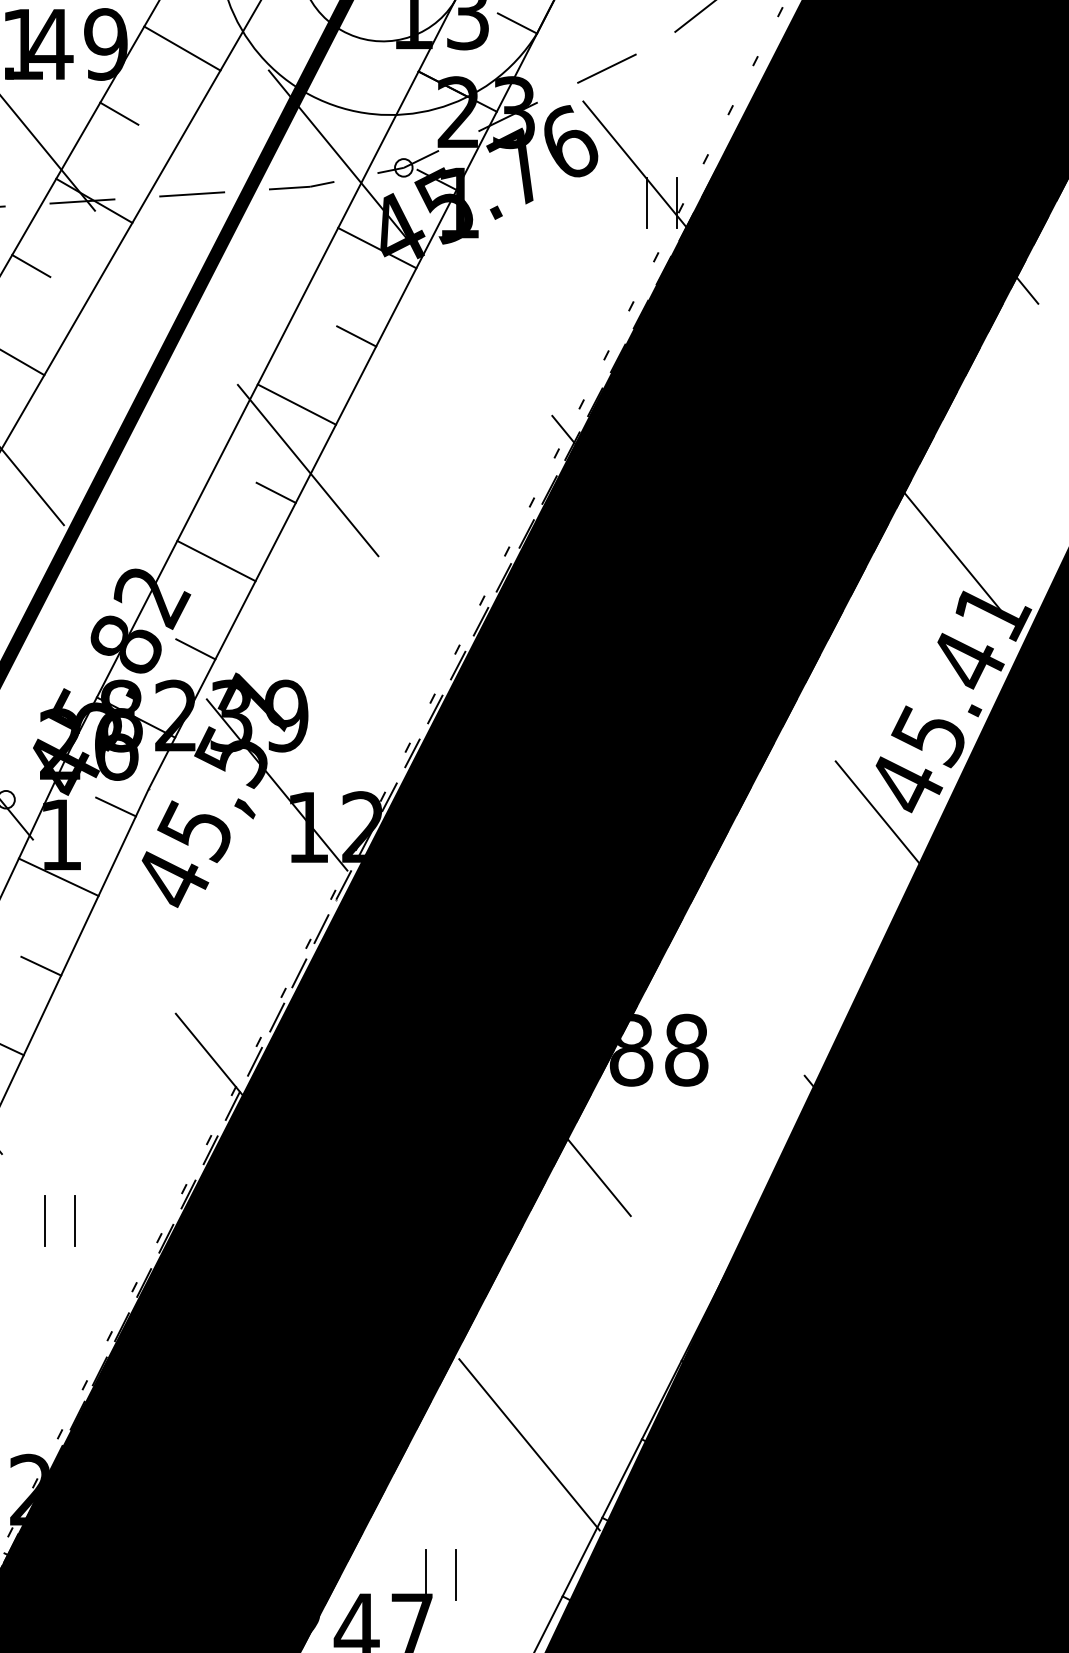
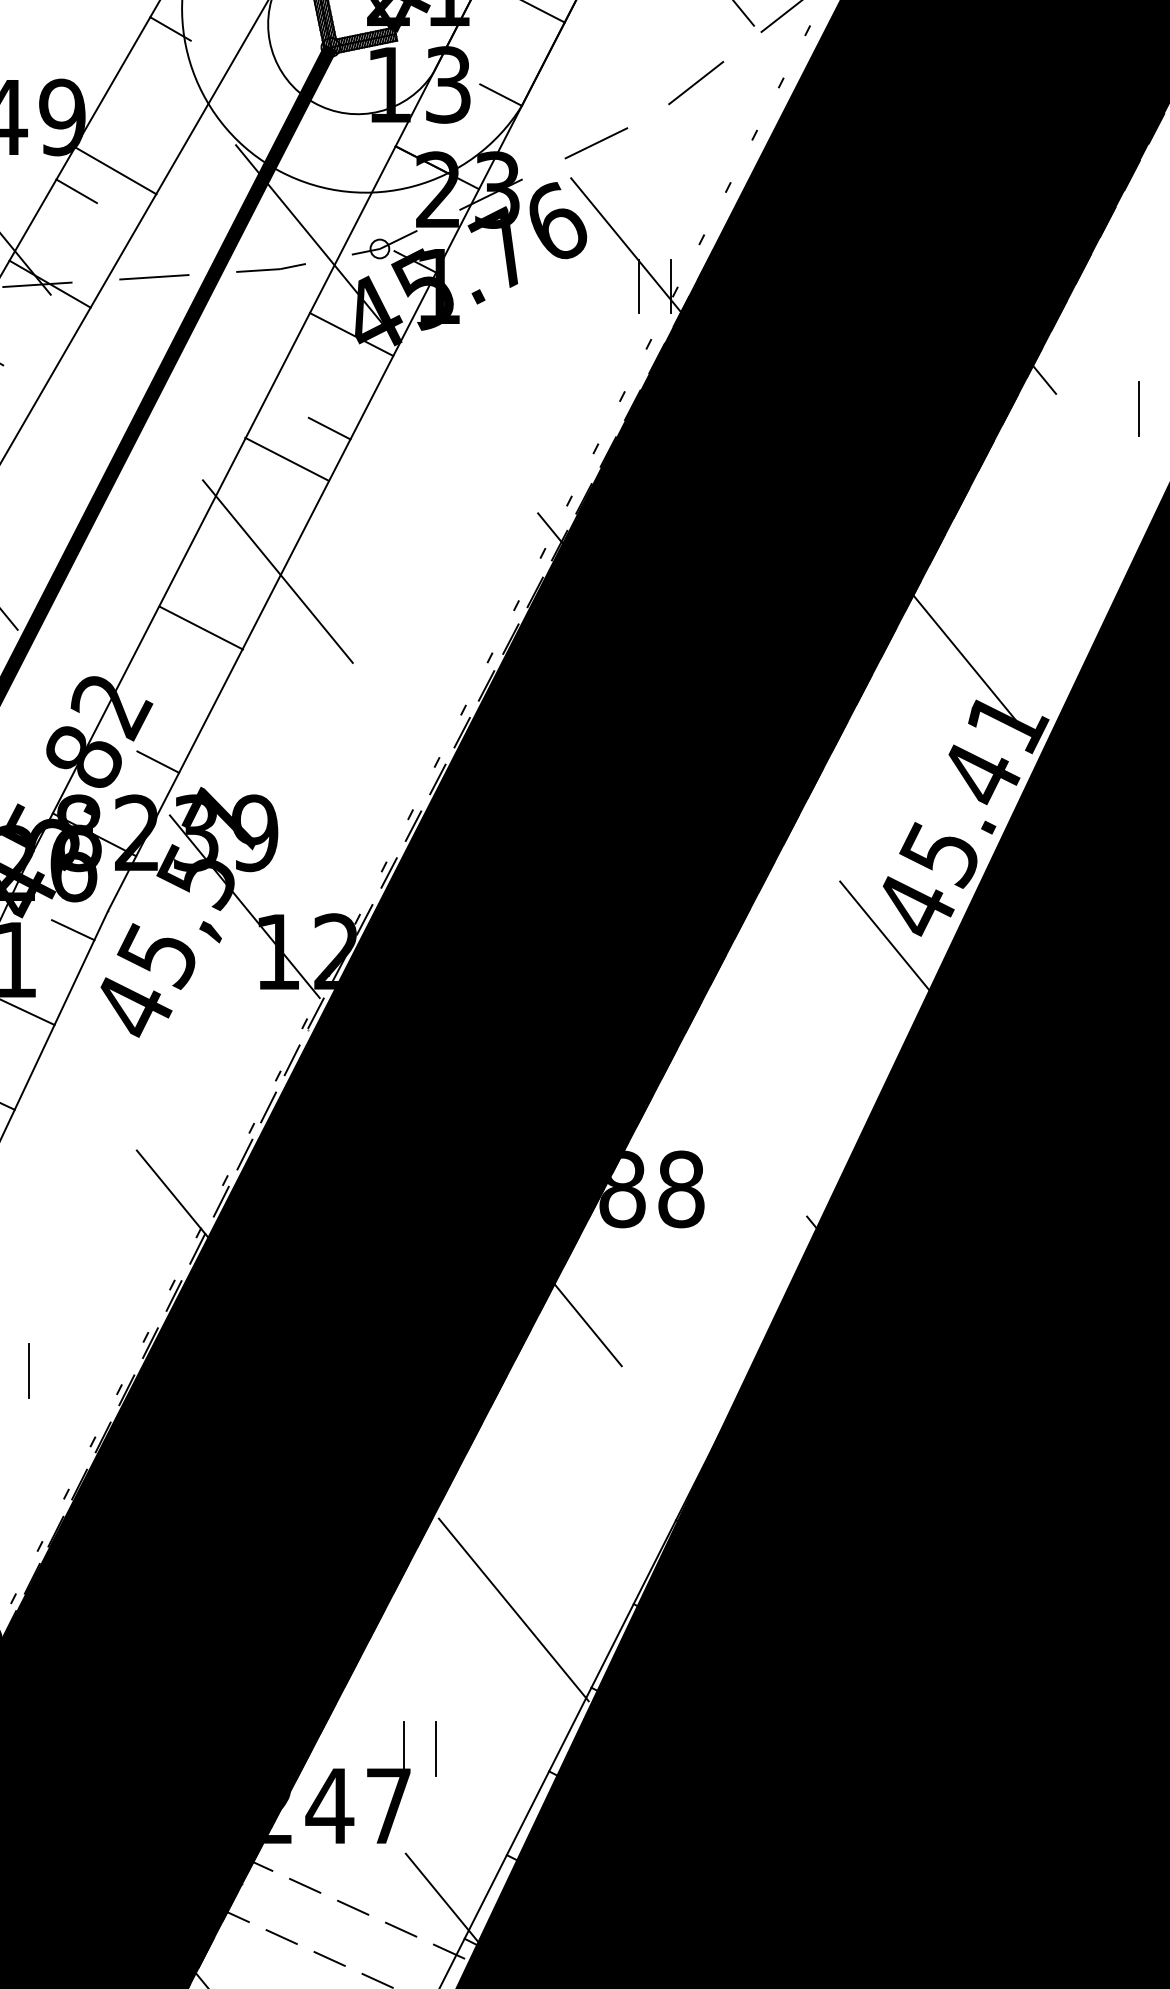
line: (181, 48) -> (115, 170), moved
line: (296, 403) -> (286, 458), moved
line: (275, 492) -> (243, 595), removed
line: (215, 560) -> (200, 627), moved

